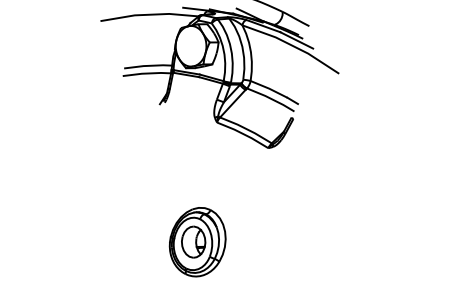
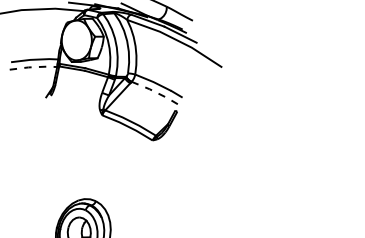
line: (147, 73) -> (34, 67), solid -> dashed
line: (271, 98) -> (155, 91), solid -> dashed

